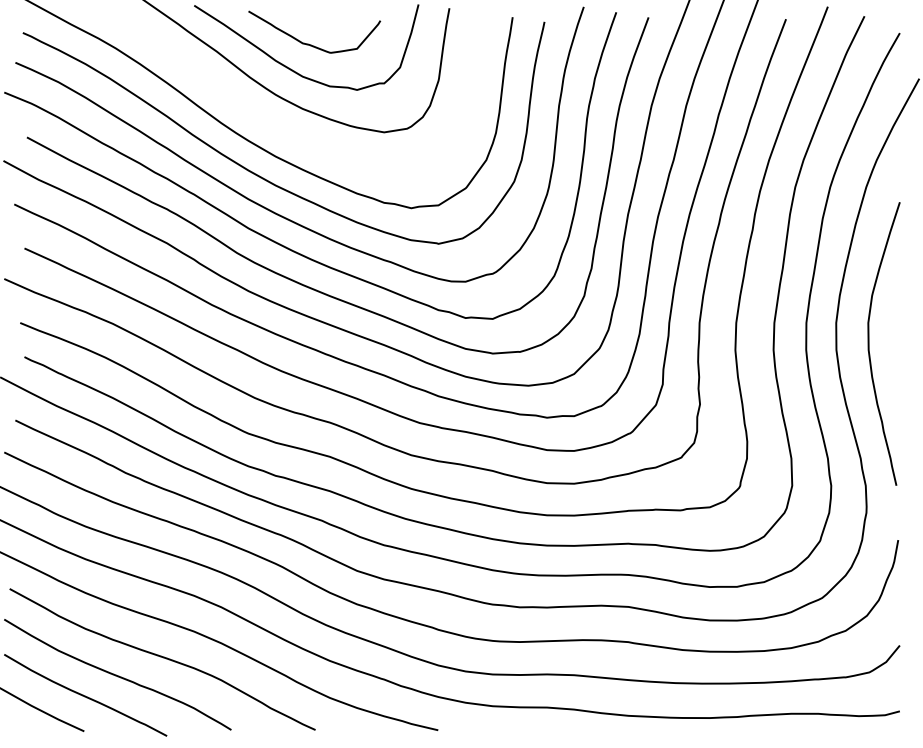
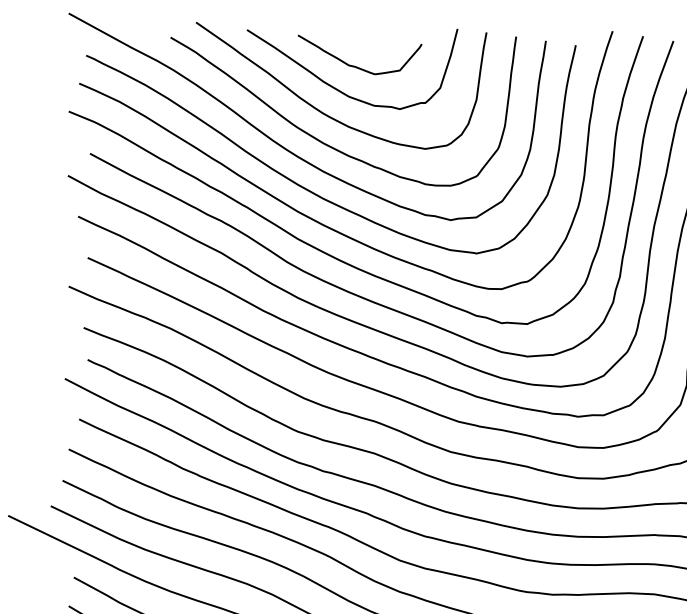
curve: (278, 126) -> (326, 143), added

